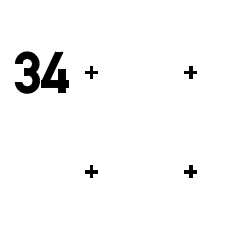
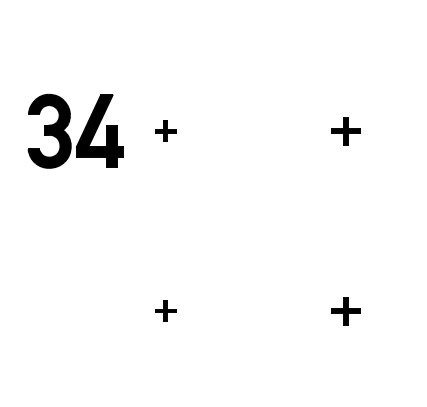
part: (190, 72) -> (344, 131), size x1.4
part: (190, 171) -> (344, 310), size x1.4

